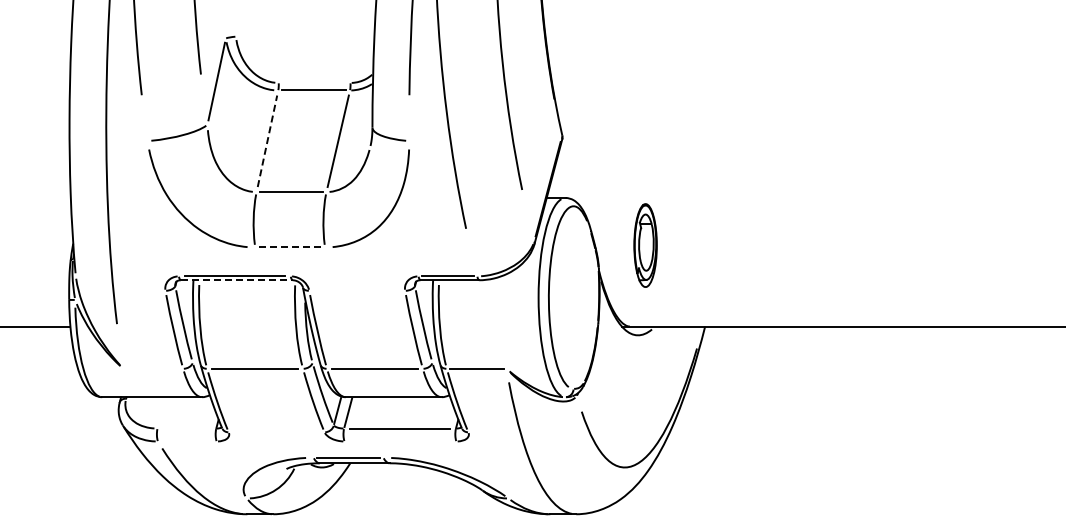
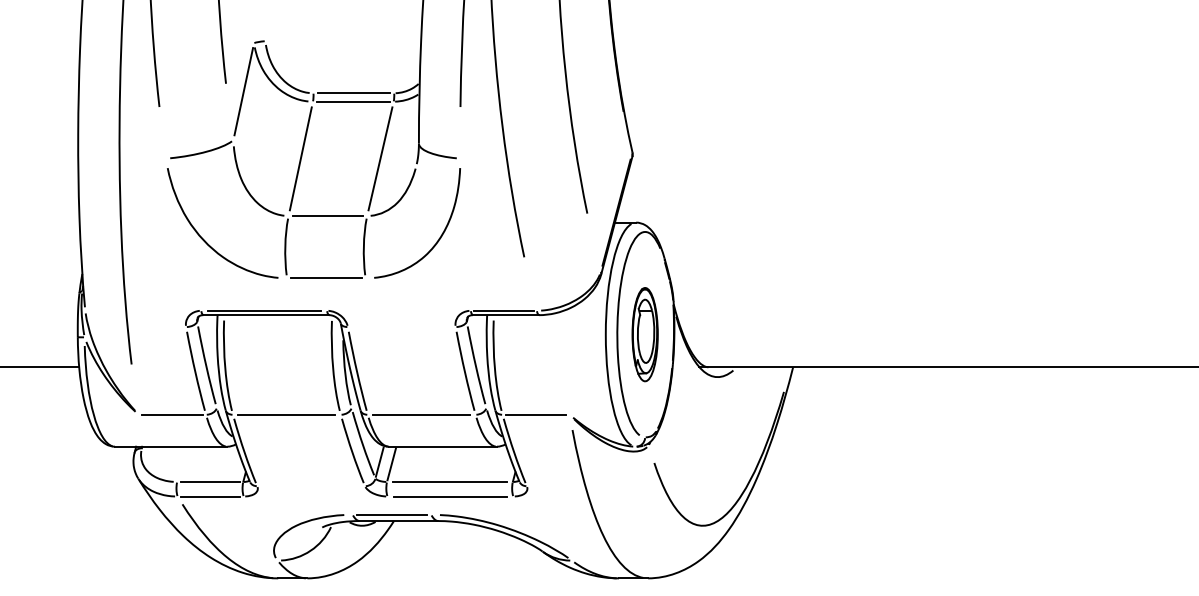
line: (314, 82) -> (353, 92), added
line: (267, 141) -> (300, 159), dashed -> solid
part: (645, 245) -> (645, 334), moved
line: (290, 247) -> (326, 278), dashed -> solid
line: (236, 280) -> (265, 315), dashed -> solid
line: (153, 368) -> (172, 414), added
line: (186, 428) -> (209, 481), added
line: (186, 441) -> (209, 496), added
line: (400, 441) -> (450, 496), added

